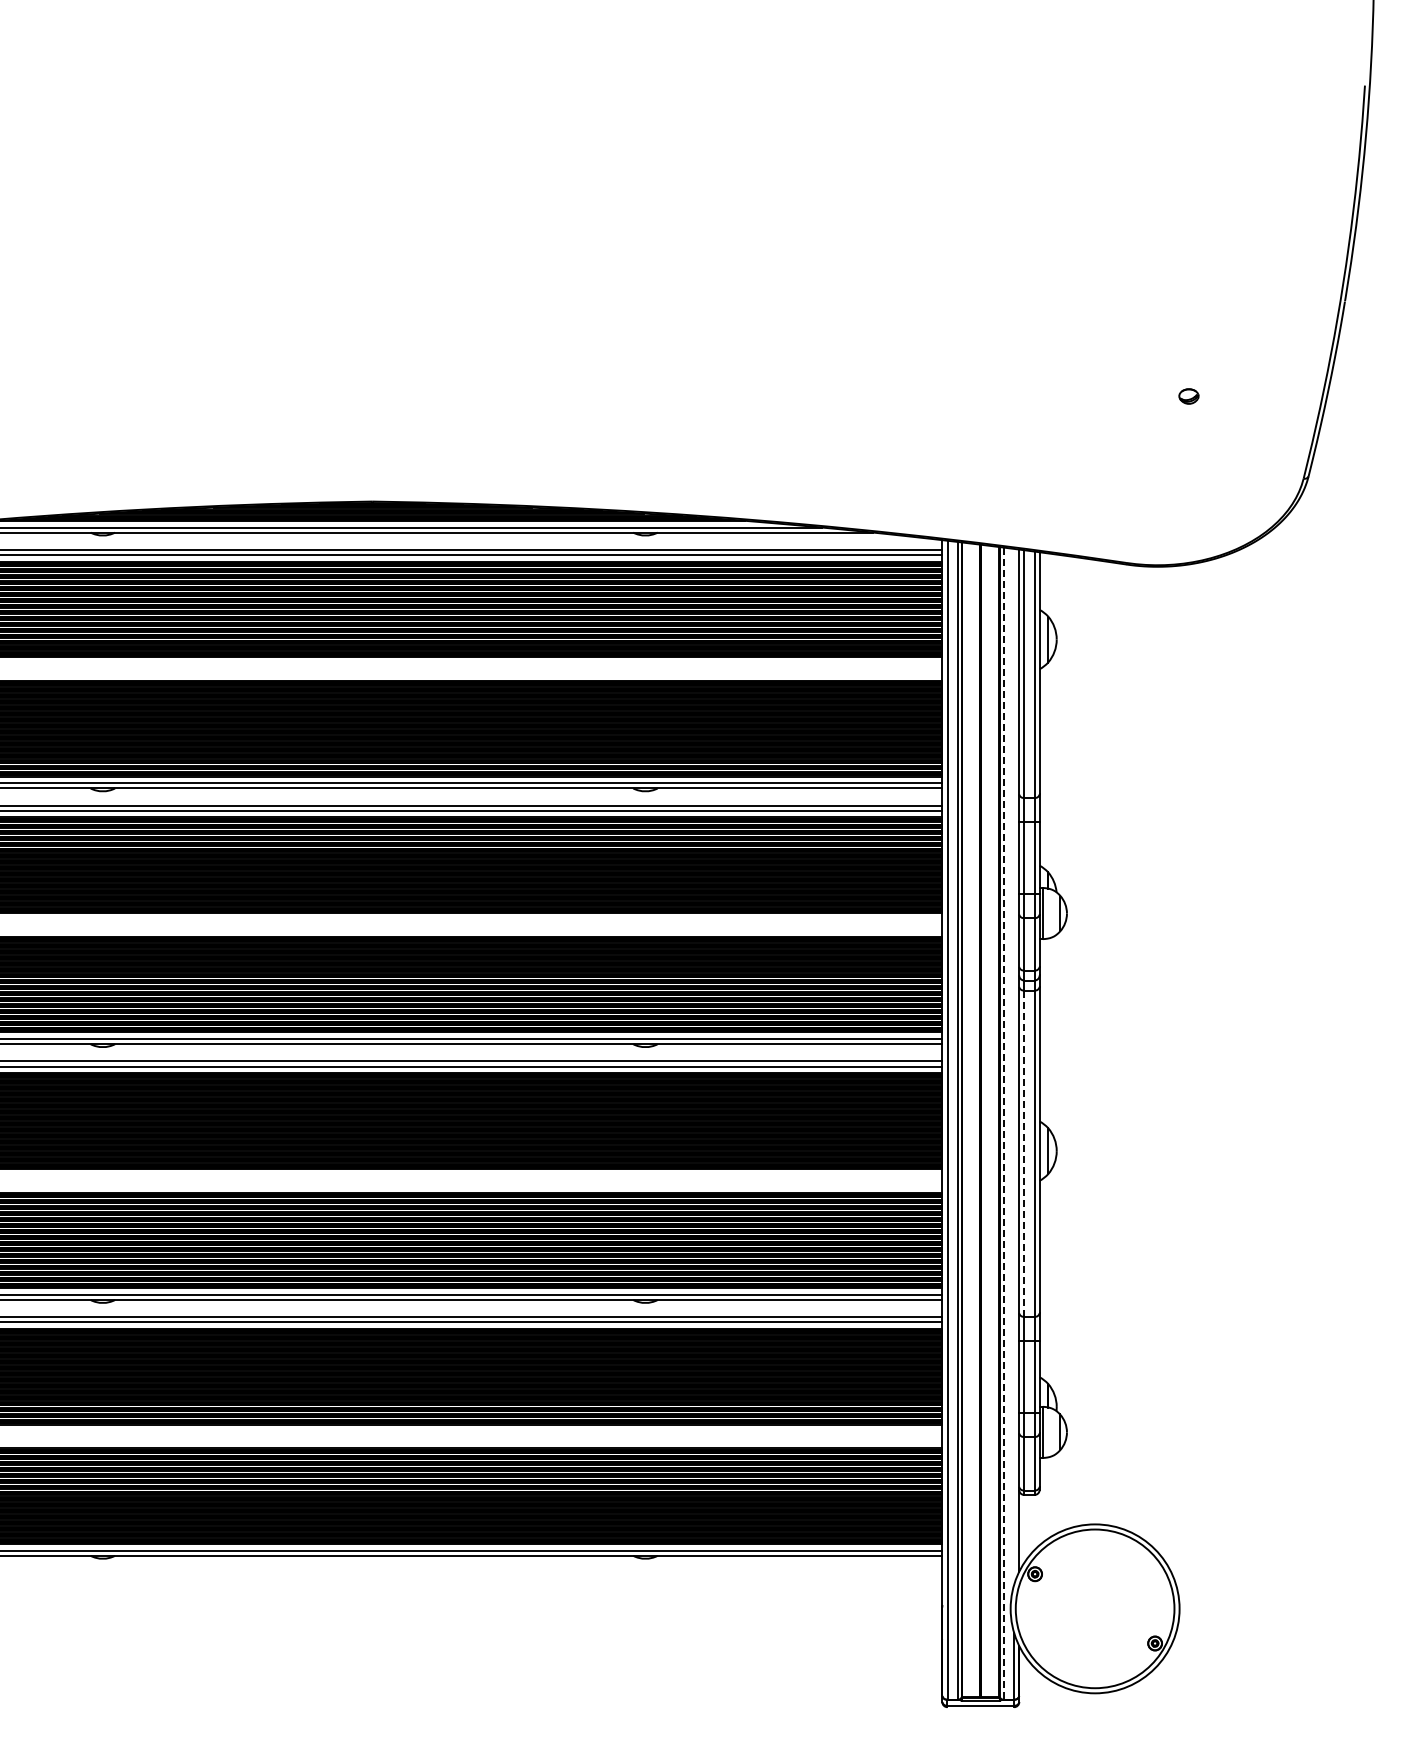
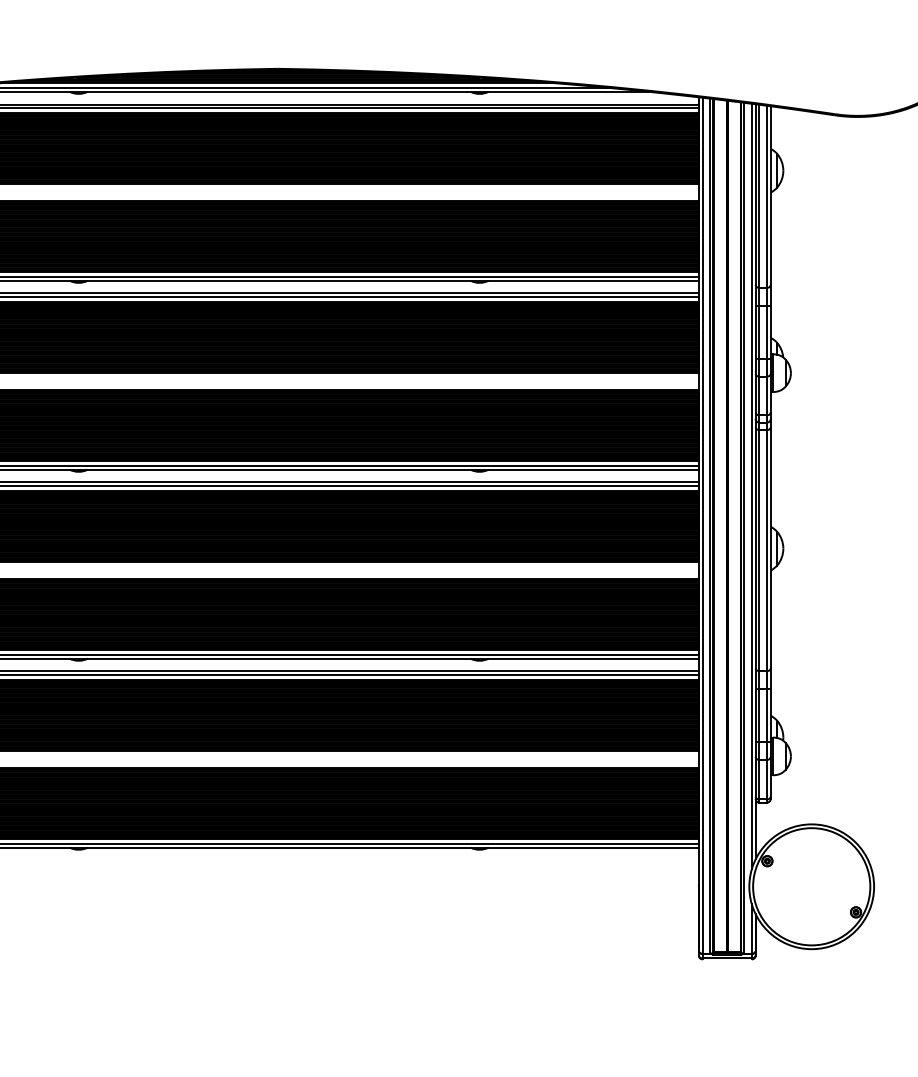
line: (1014, 1066) -> (752, 486), added
line: (1004, 1124) -> (744, 528), dashed -> solid
line: (1024, 1154) -> (759, 551), dashed -> solid

